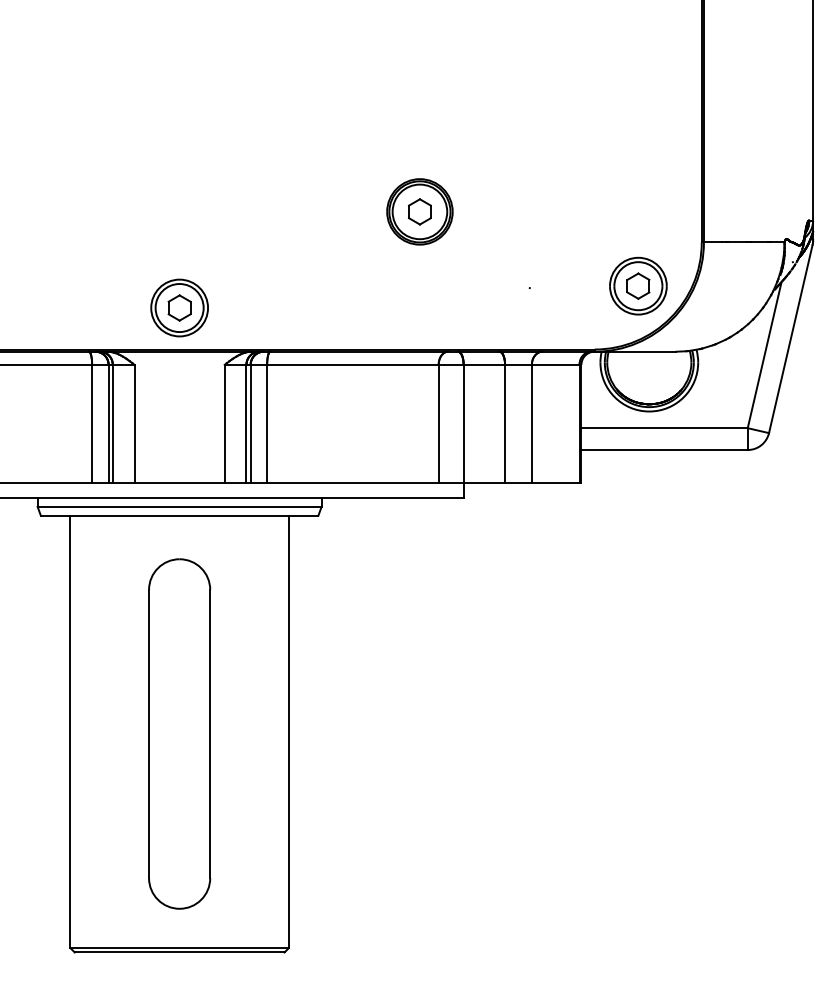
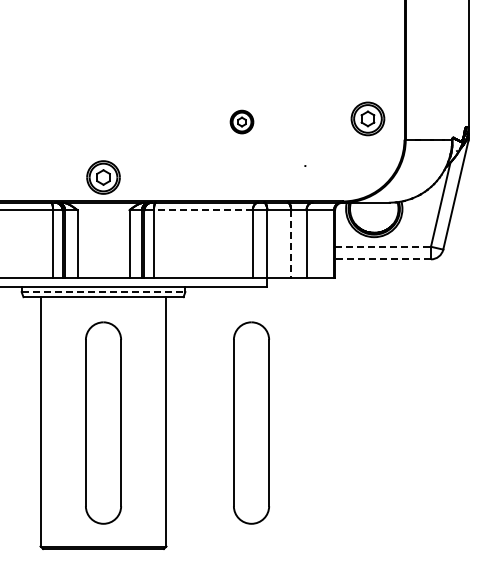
part: (419, 210) -> (241, 121), size x0.6
part: (637, 285) -> (367, 118), moved
line: (351, 365) -> (202, 210), solid -> dashed
line: (505, 424) -> (291, 244), solid -> dashed
line: (665, 427) -> (383, 246), solid -> dashed
line: (665, 450) -> (383, 259), solid -> dashed
line: (179, 507) -> (103, 292), solid -> dashed
part: (436, 733) -> (251, 422), added

